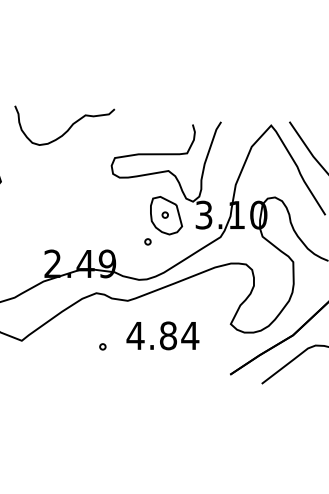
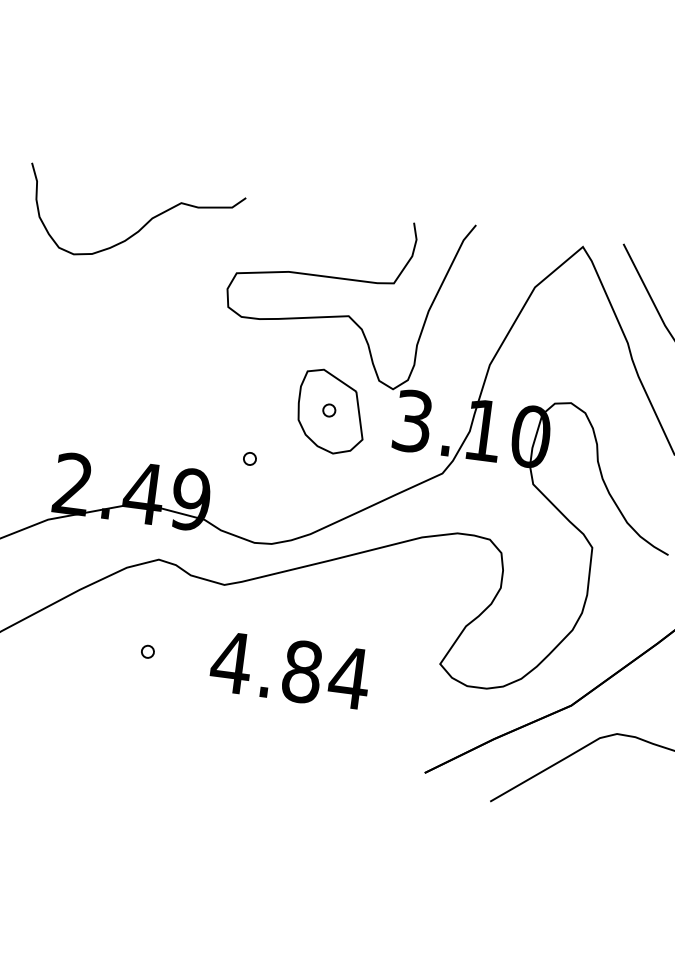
curve: (68, 128) -> (140, 226), moved
part: (147, 241) -> (249, 457), moved
part: (102, 346) -> (147, 650), moved

